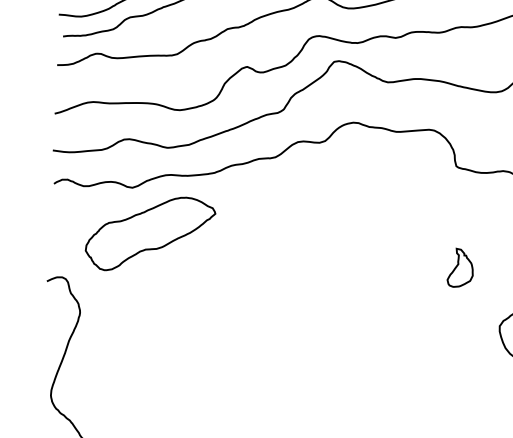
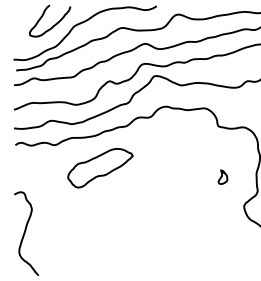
part: (150, 234) -> (100, 168), moved
part: (459, 266) -> (222, 176), size x0.7

